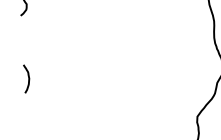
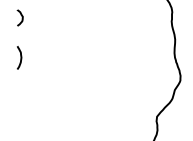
curve: (28, 78) -> (20, 57), moved

